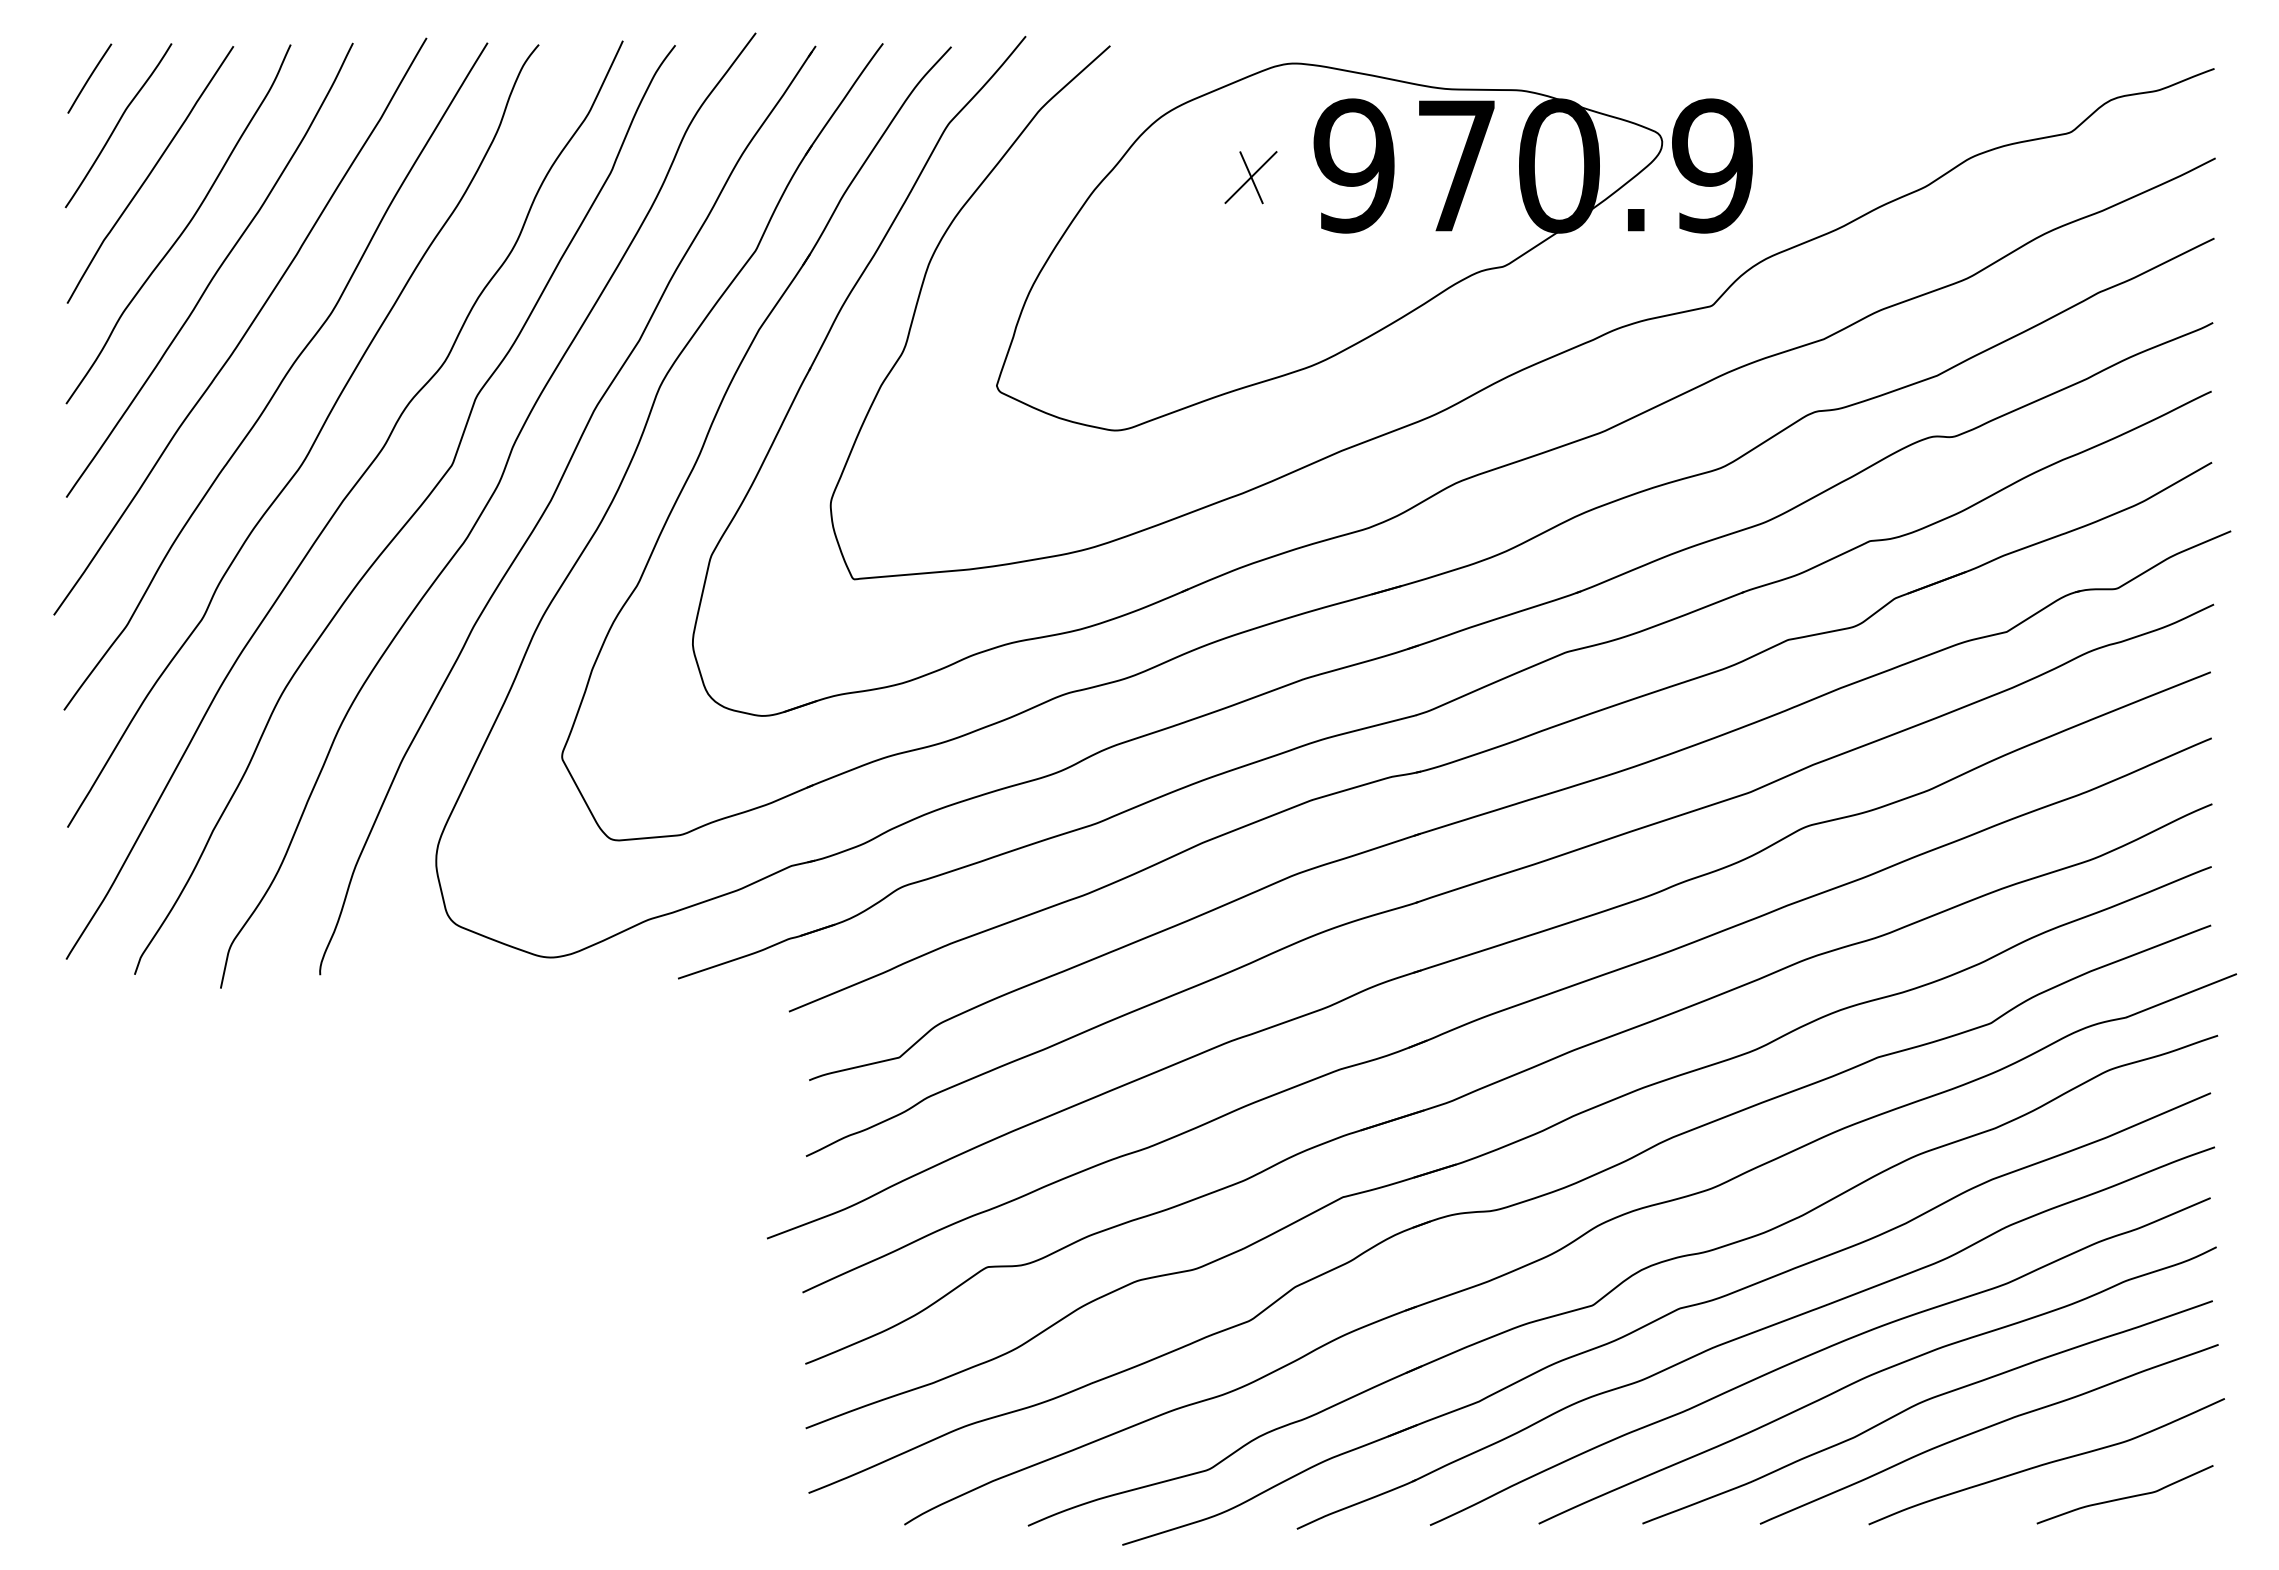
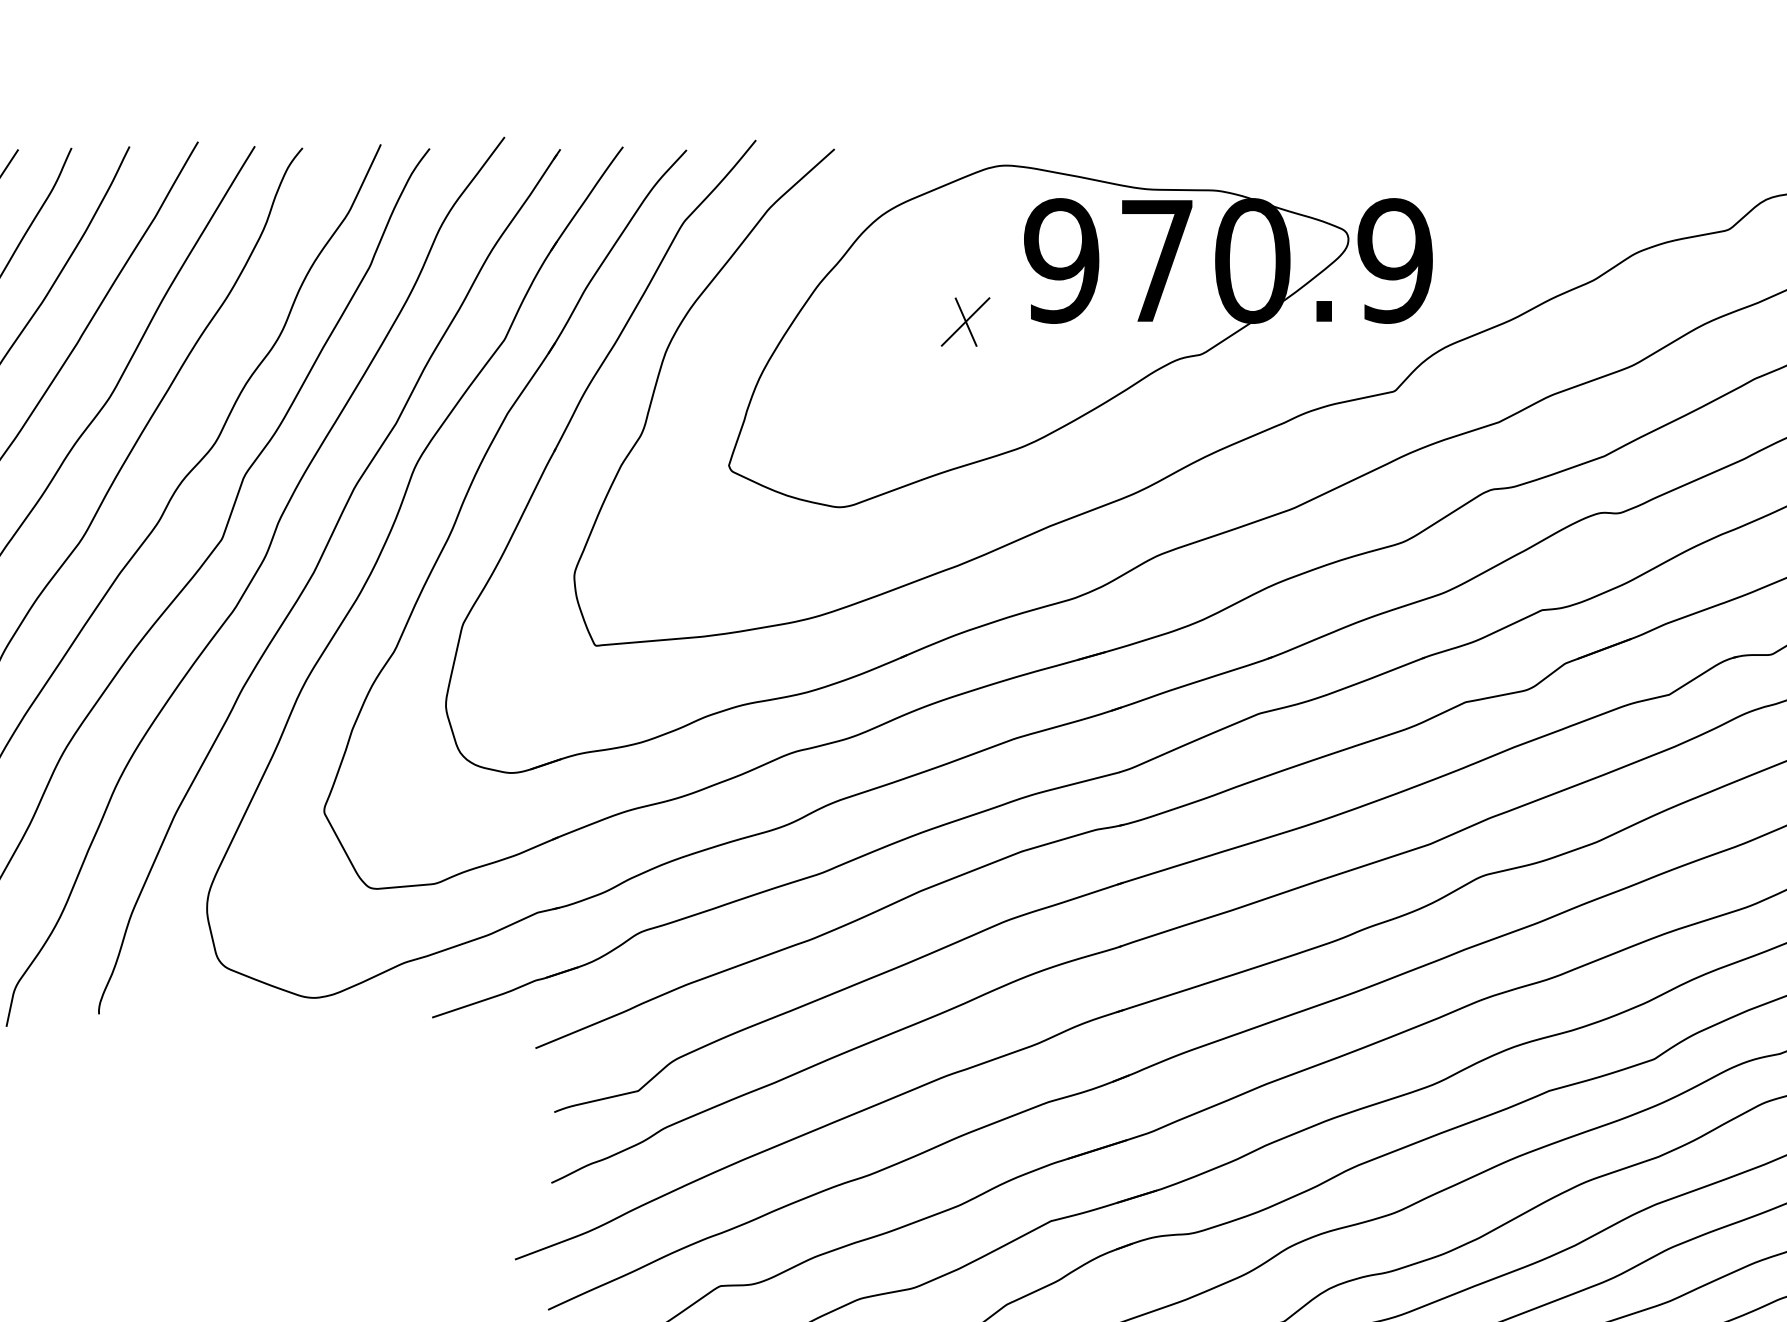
part: (1250, 177) -> (965, 321), moved

